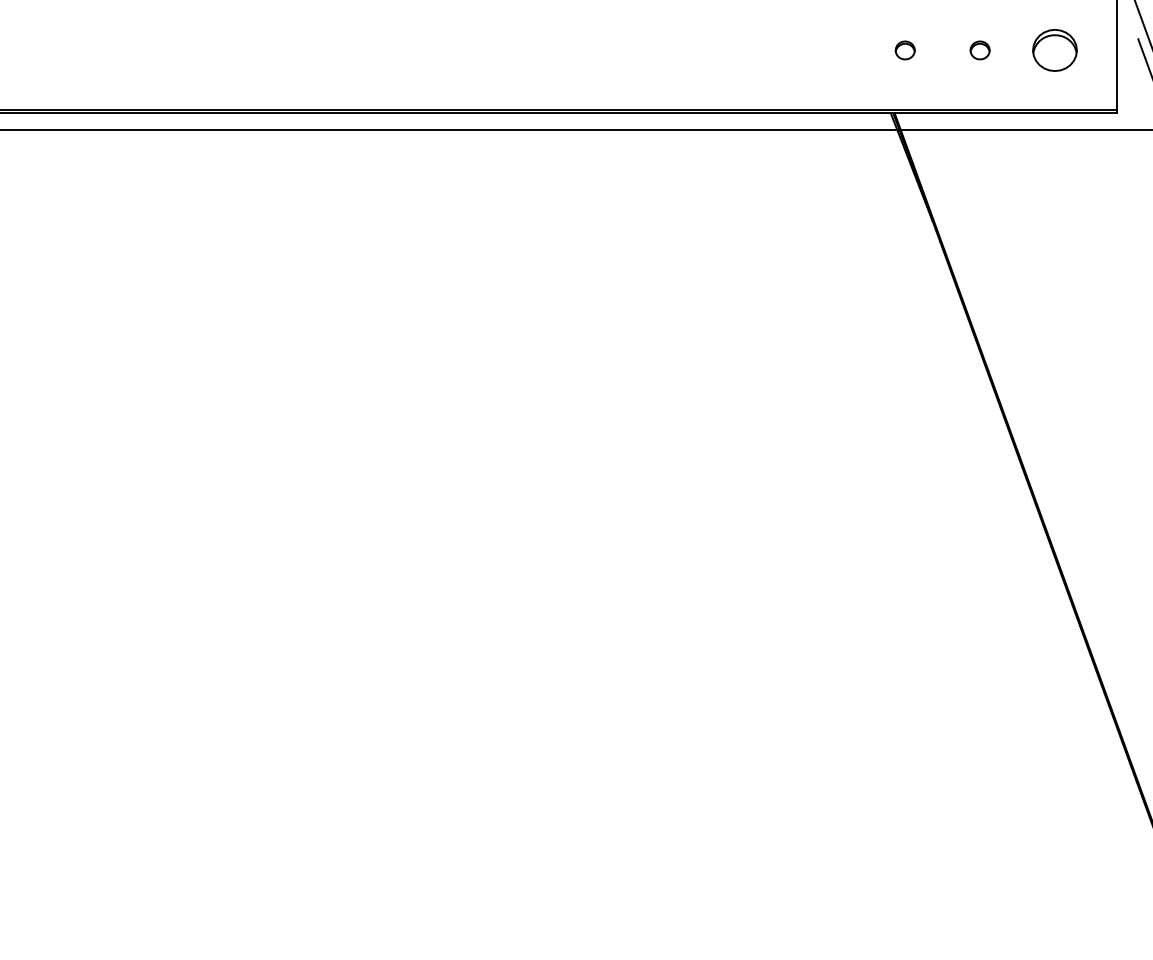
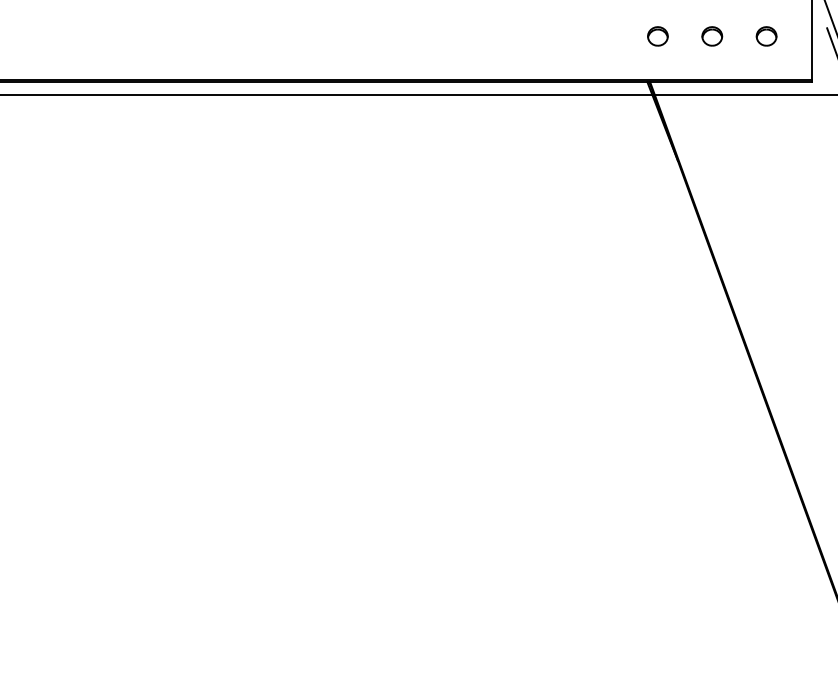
part: (904, 50) -> (657, 36), size x1.43
part: (979, 50) -> (711, 36), size x1.43
part: (1054, 50) -> (766, 36), size x0.62

